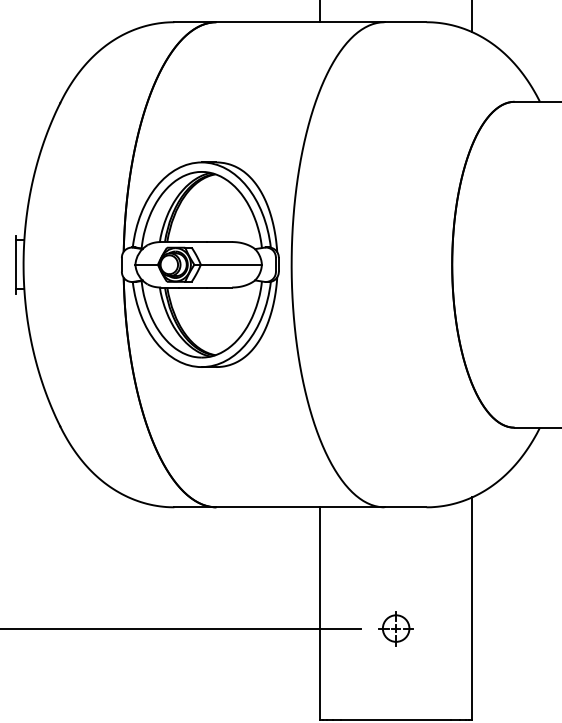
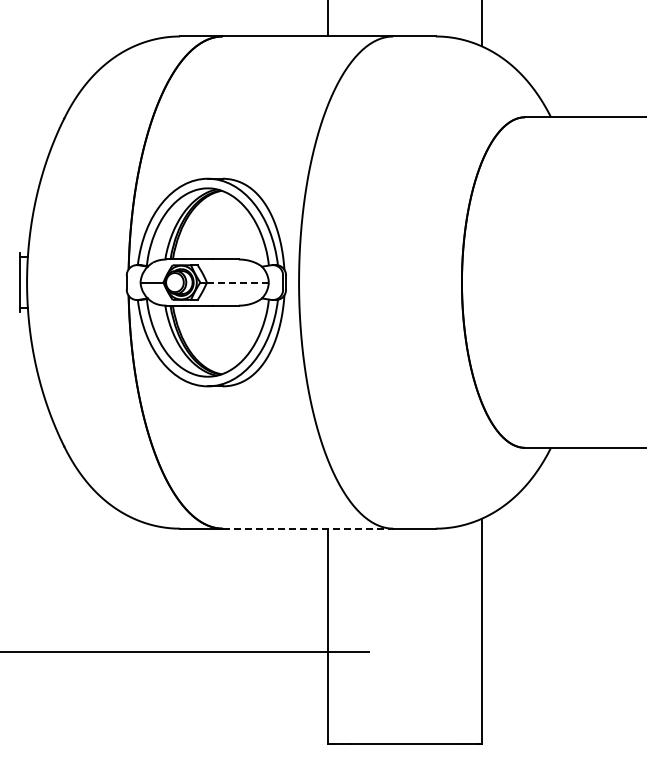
line: (230, 264) -> (237, 282), solid -> dashed
line: (300, 507) -> (308, 528), solid -> dashed
part: (395, 628) -> (404, 651), removed

